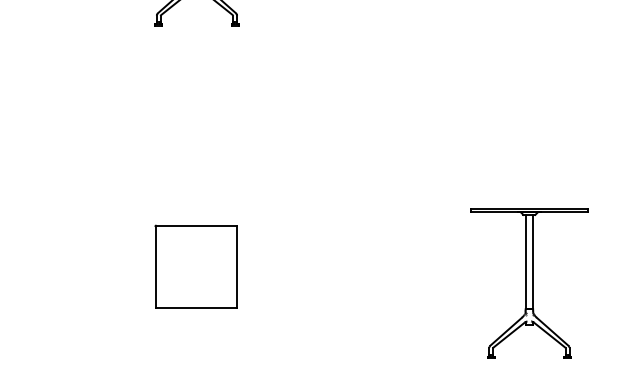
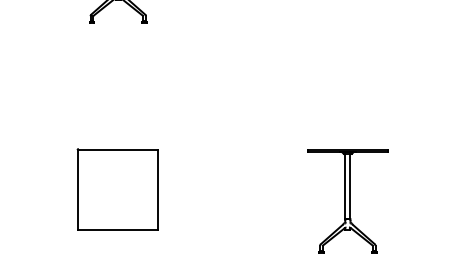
part: (195, 266) -> (117, 189), size x1.43

